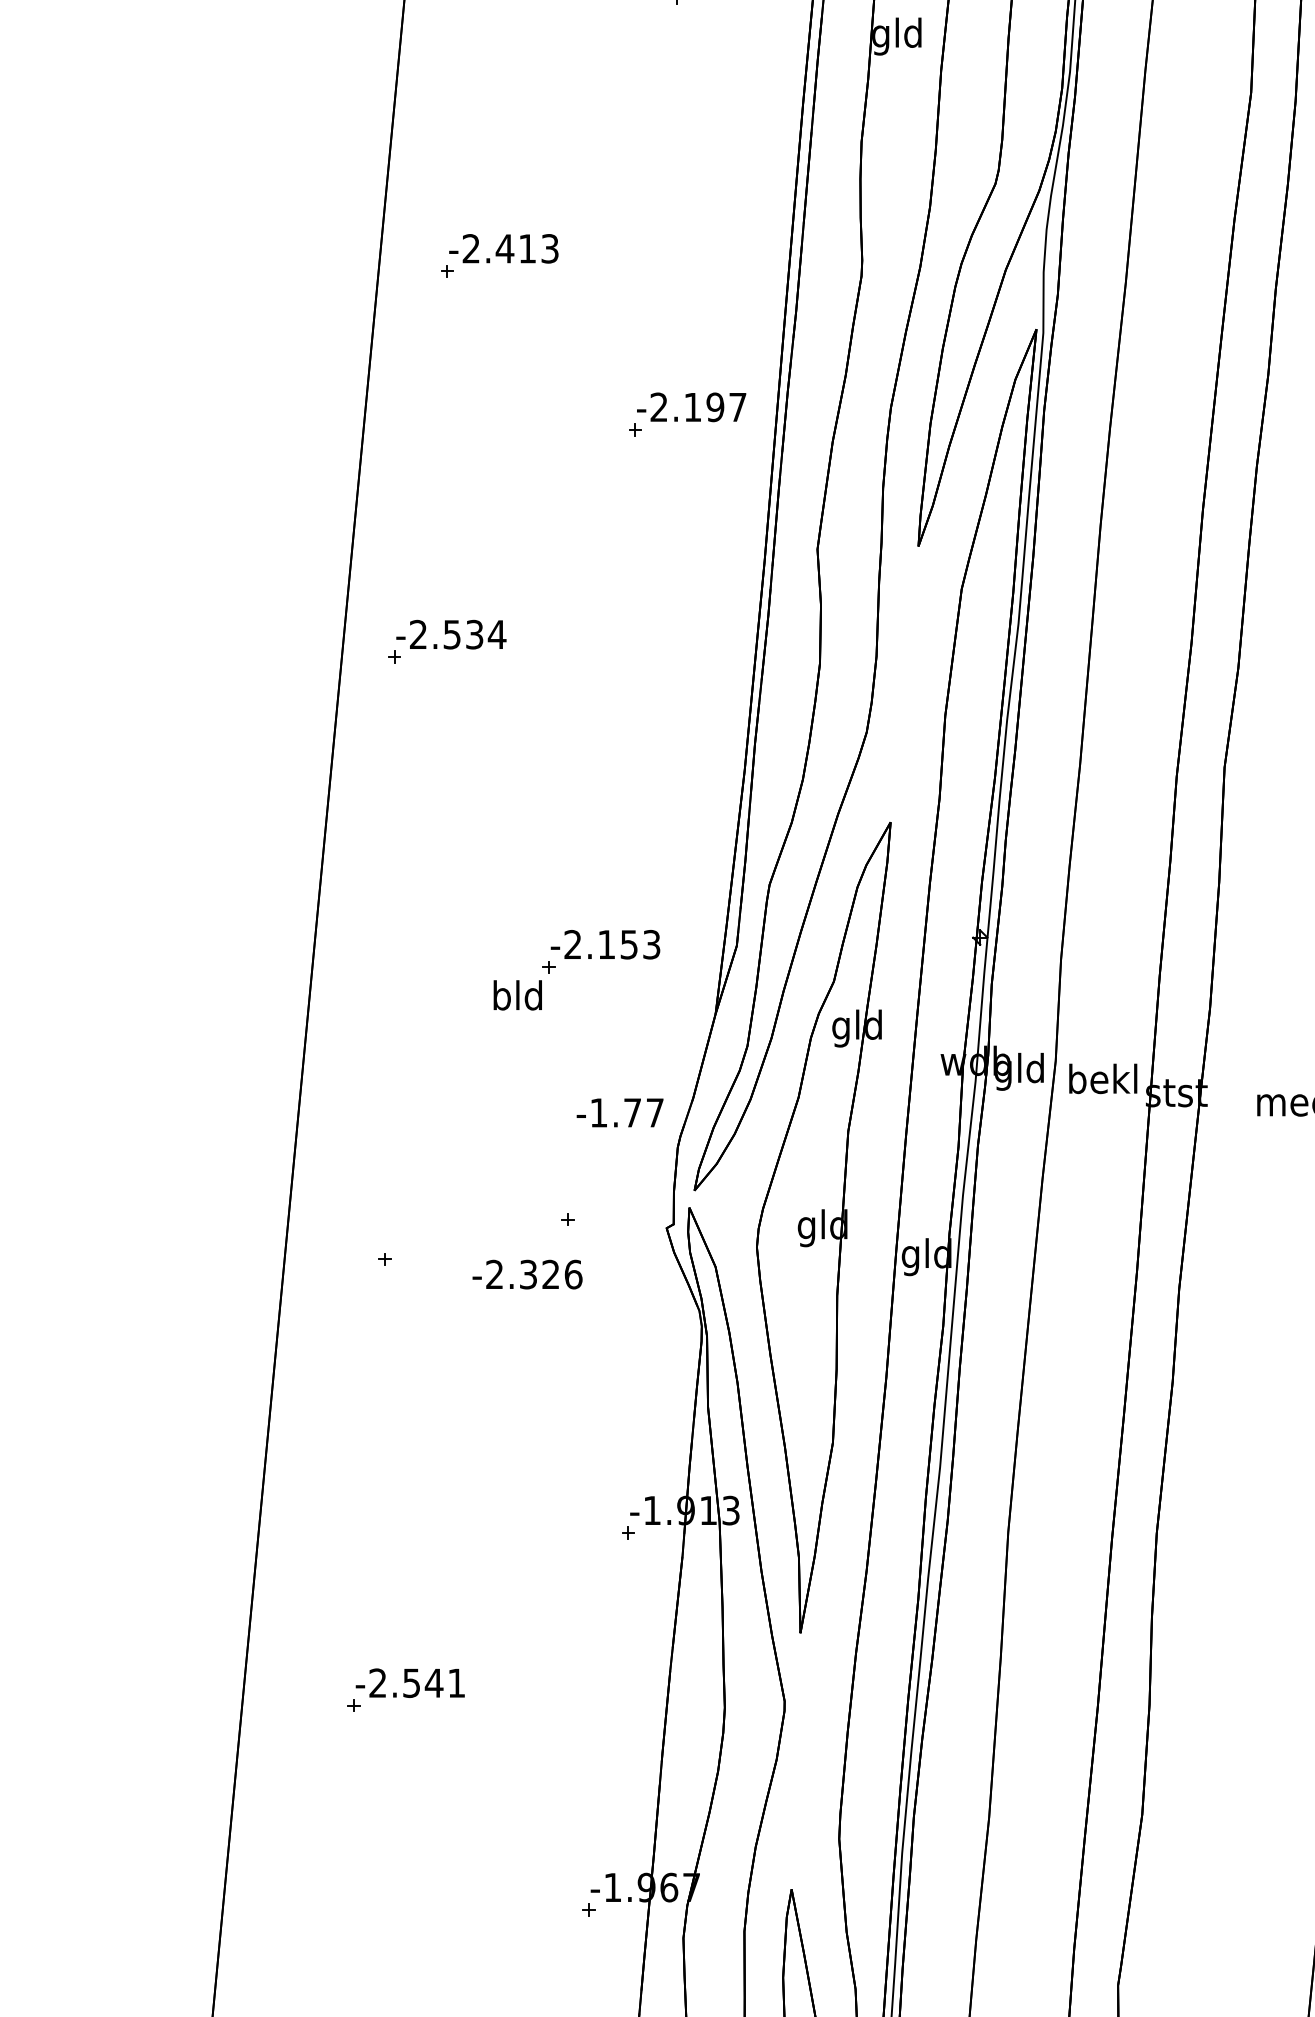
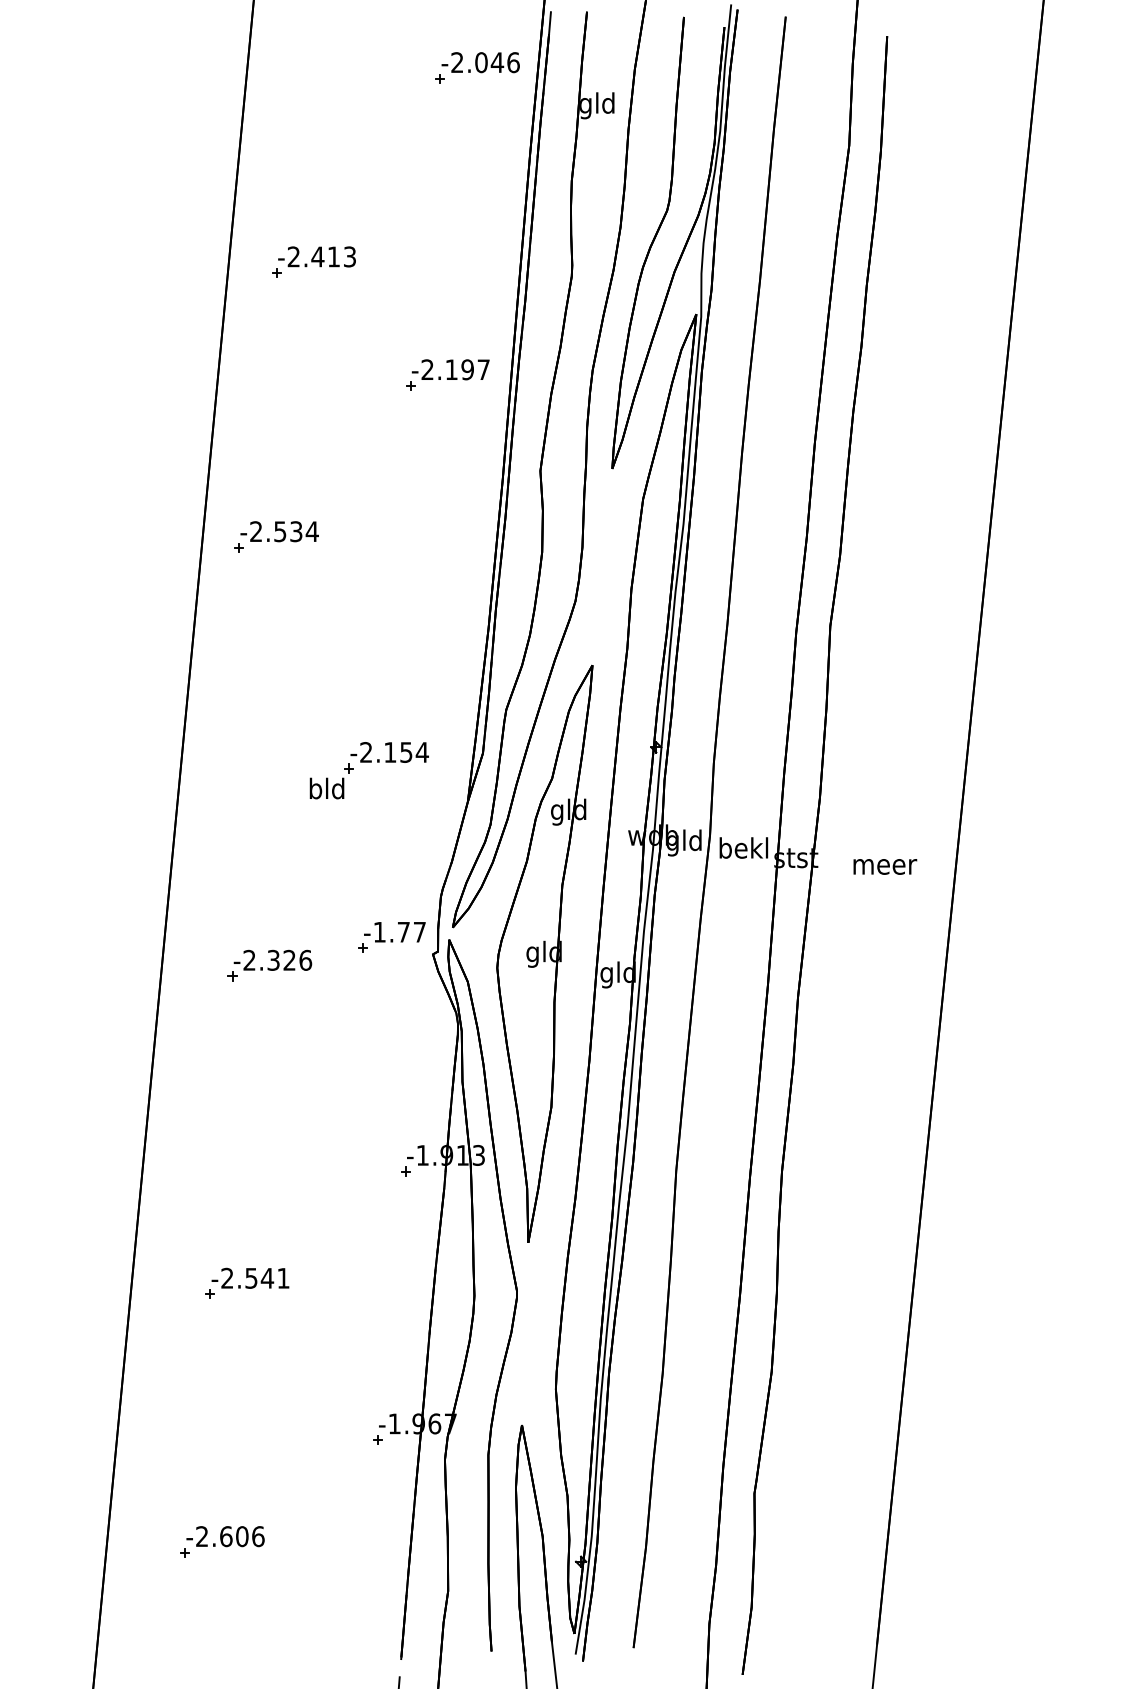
text: (650, 944) -> (421, 752), -2.153 -> -2.154
text: (619, 1113) -> (394, 932), moved
text: (526, 1273) -> (272, 959), moved

